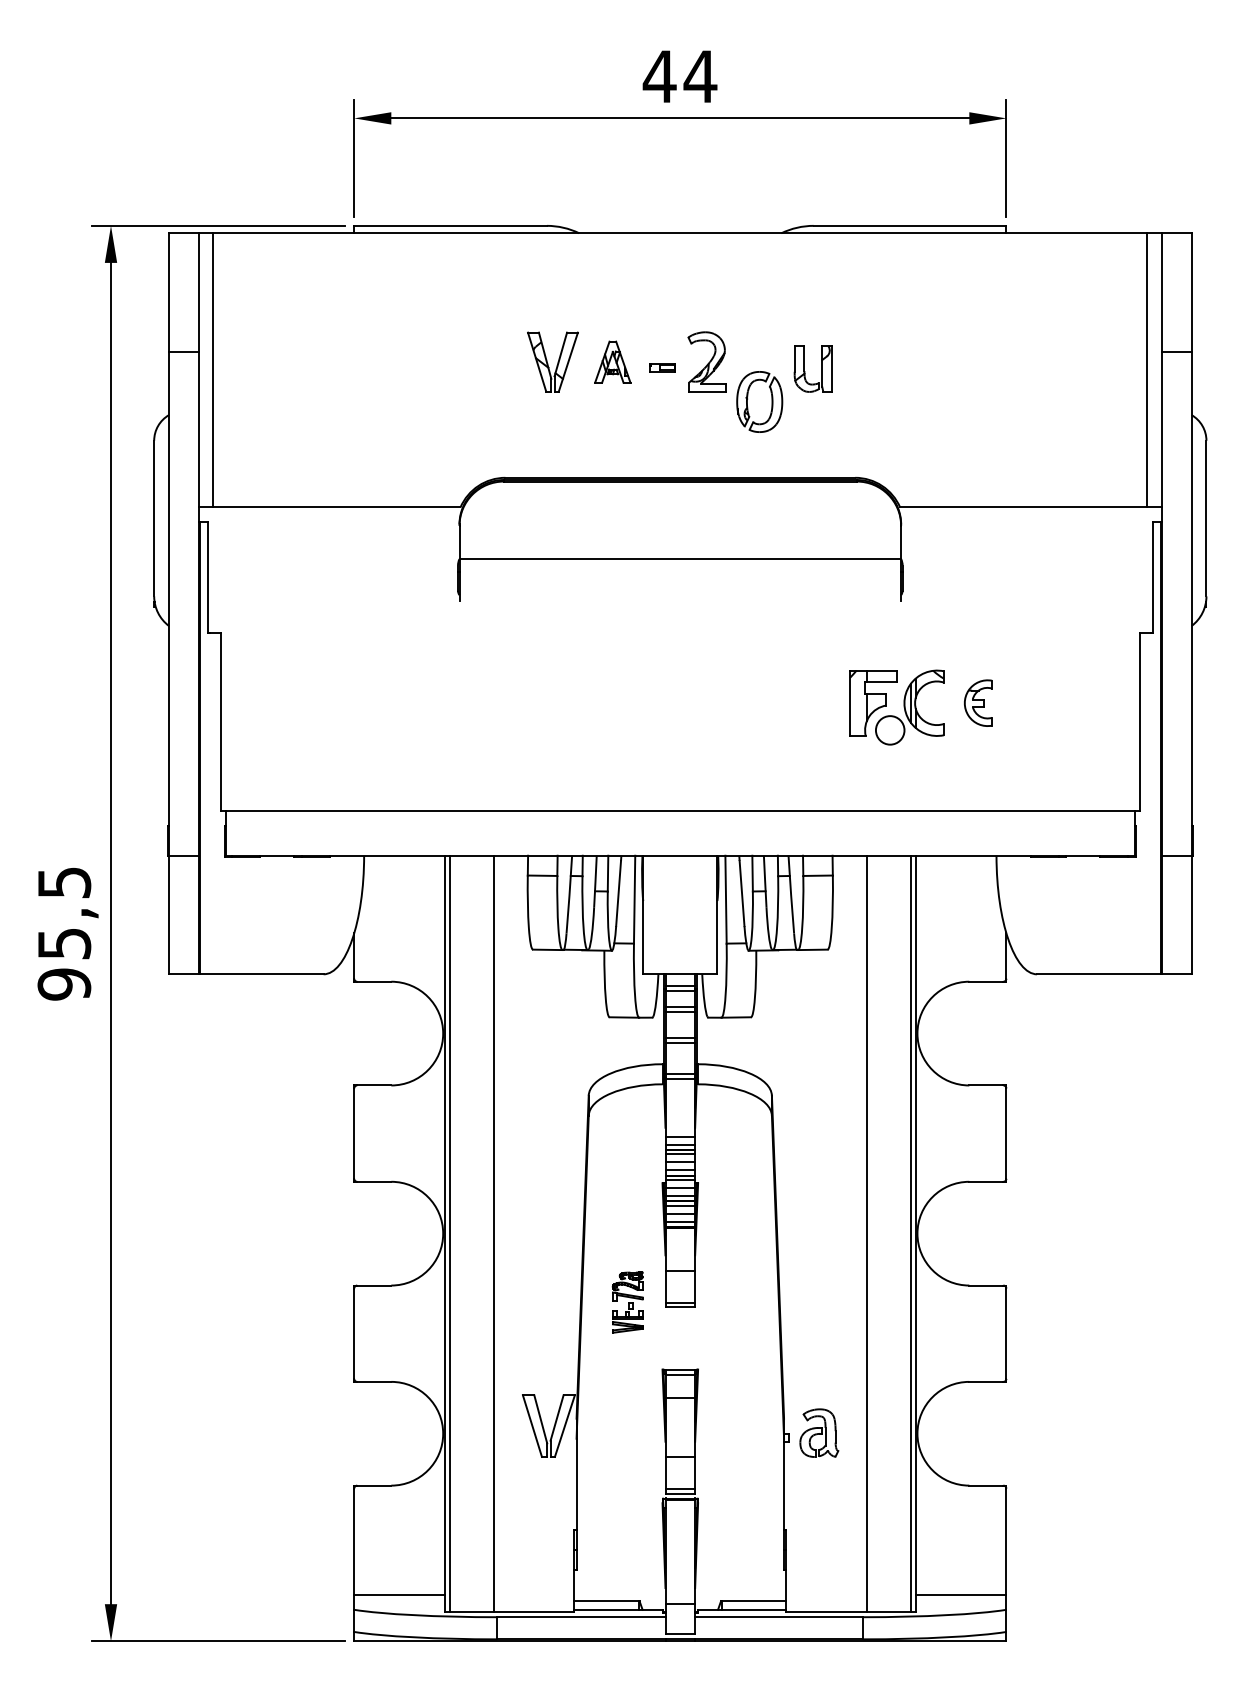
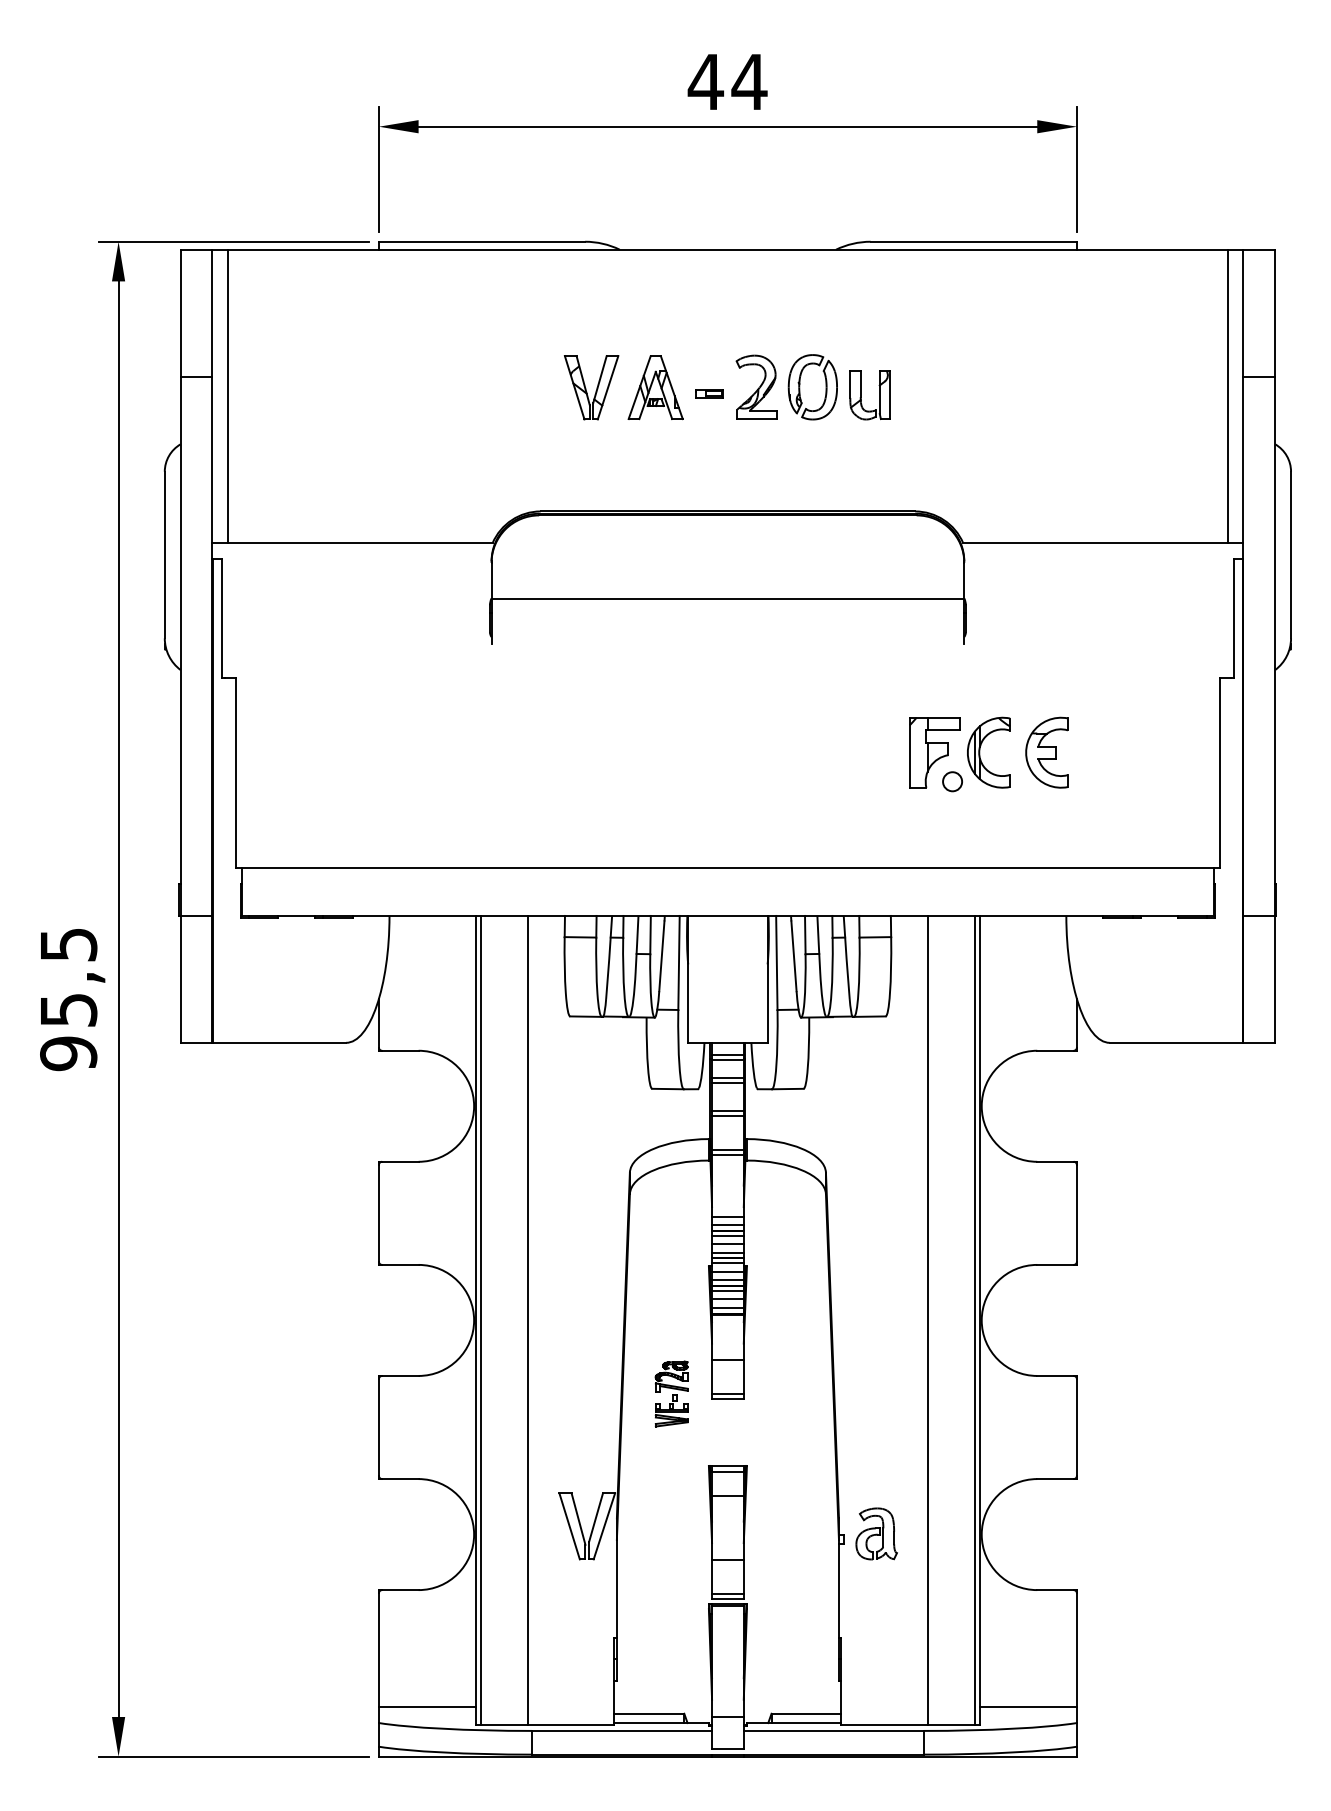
part: (612, 362) -> (655, 387), size x1.43
part: (748, 402) -> (800, 387), moved
part: (977, 703) -> (1046, 752), size x1.43
circle: (890, 730) -> (952, 781), size x0.62

